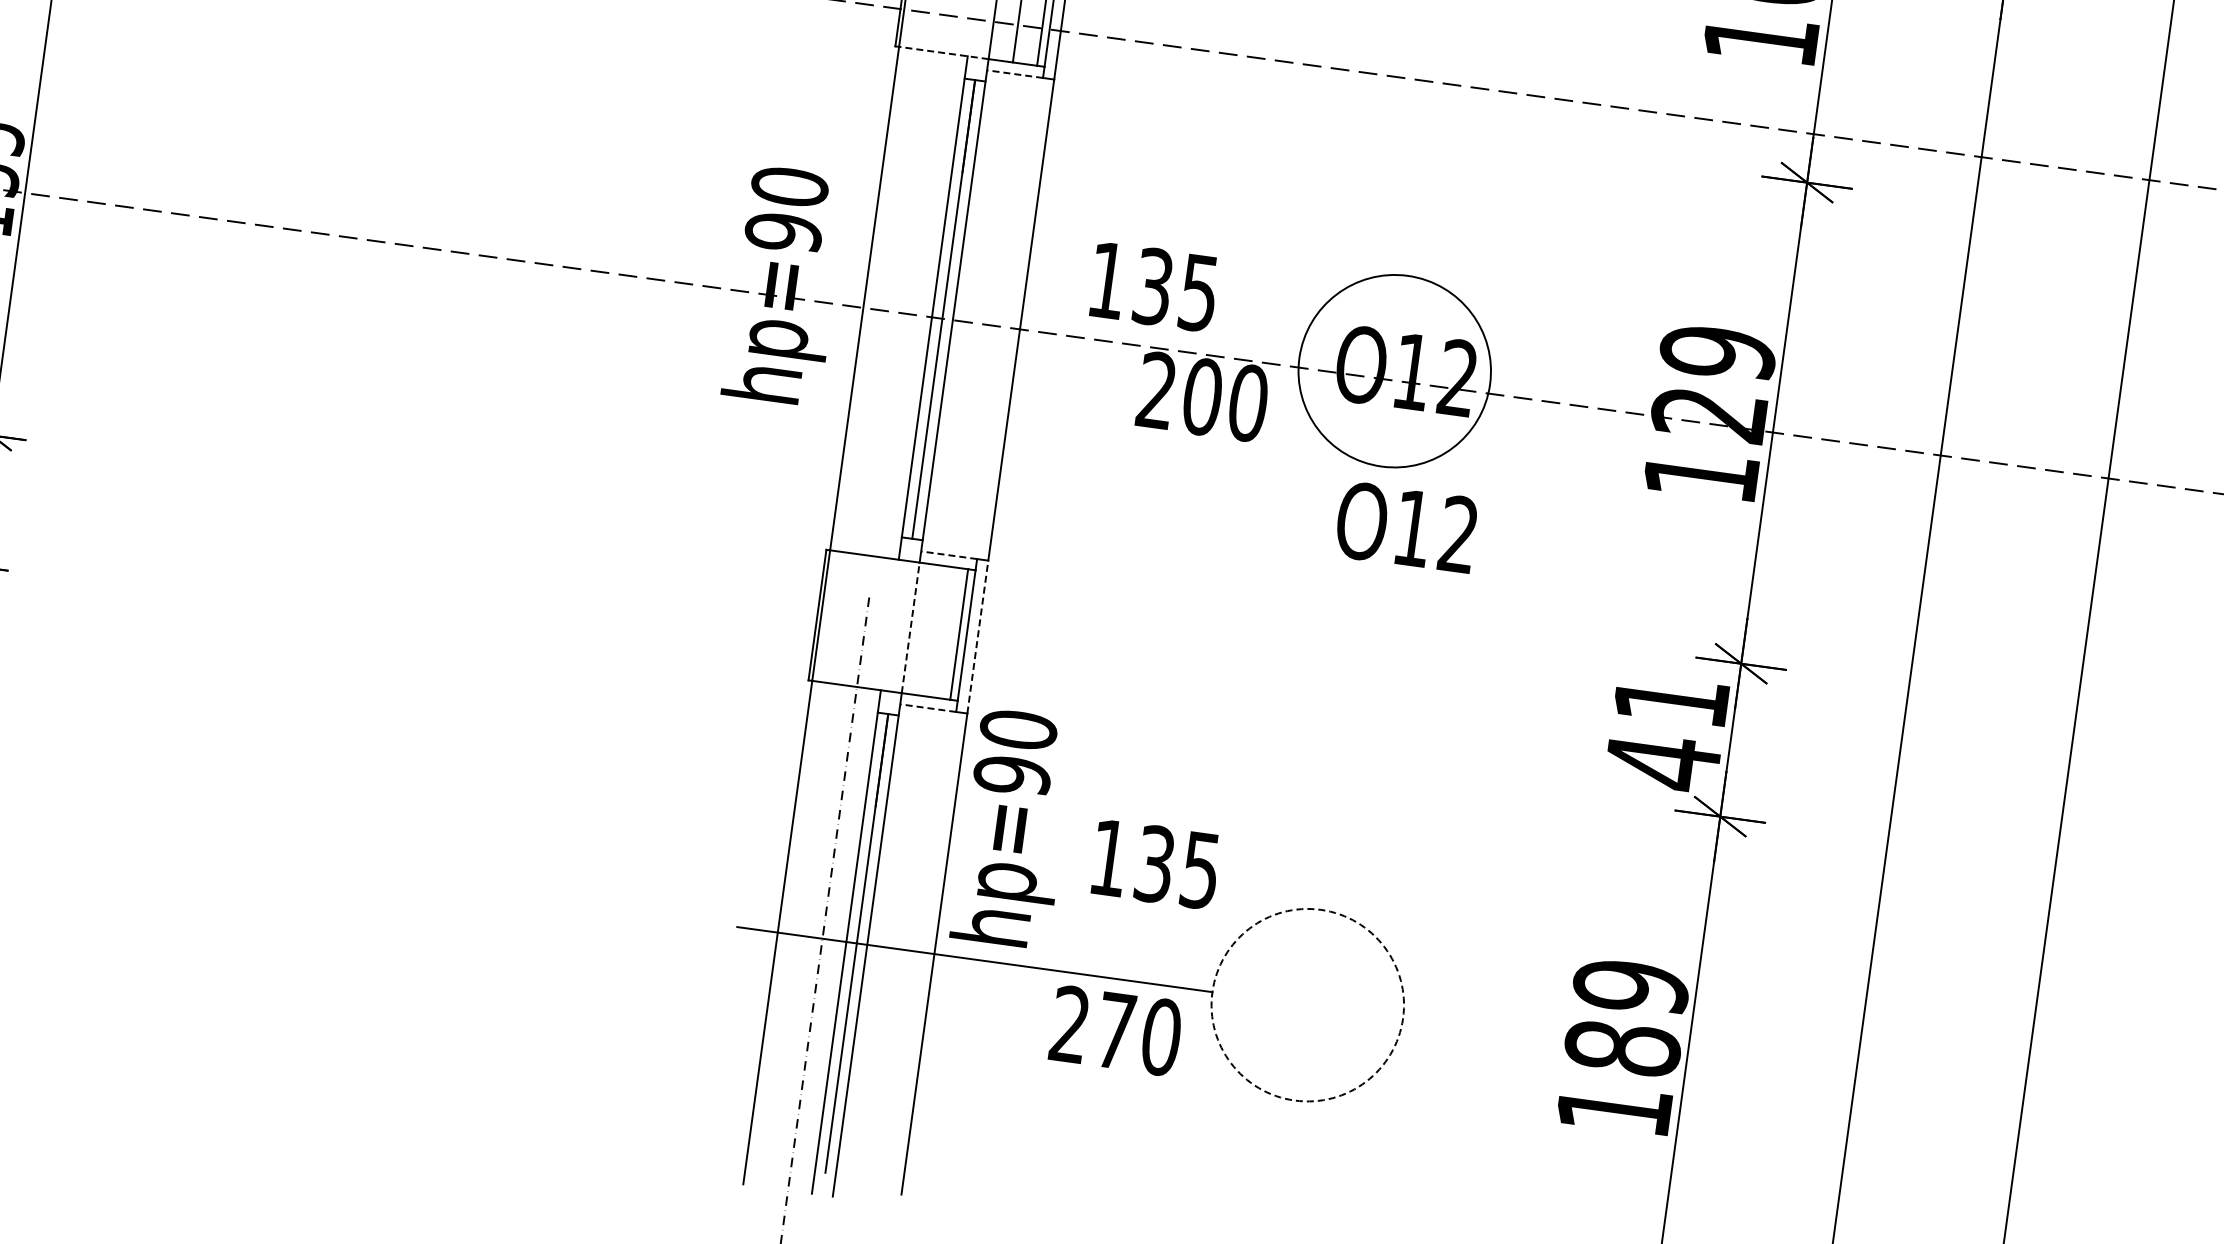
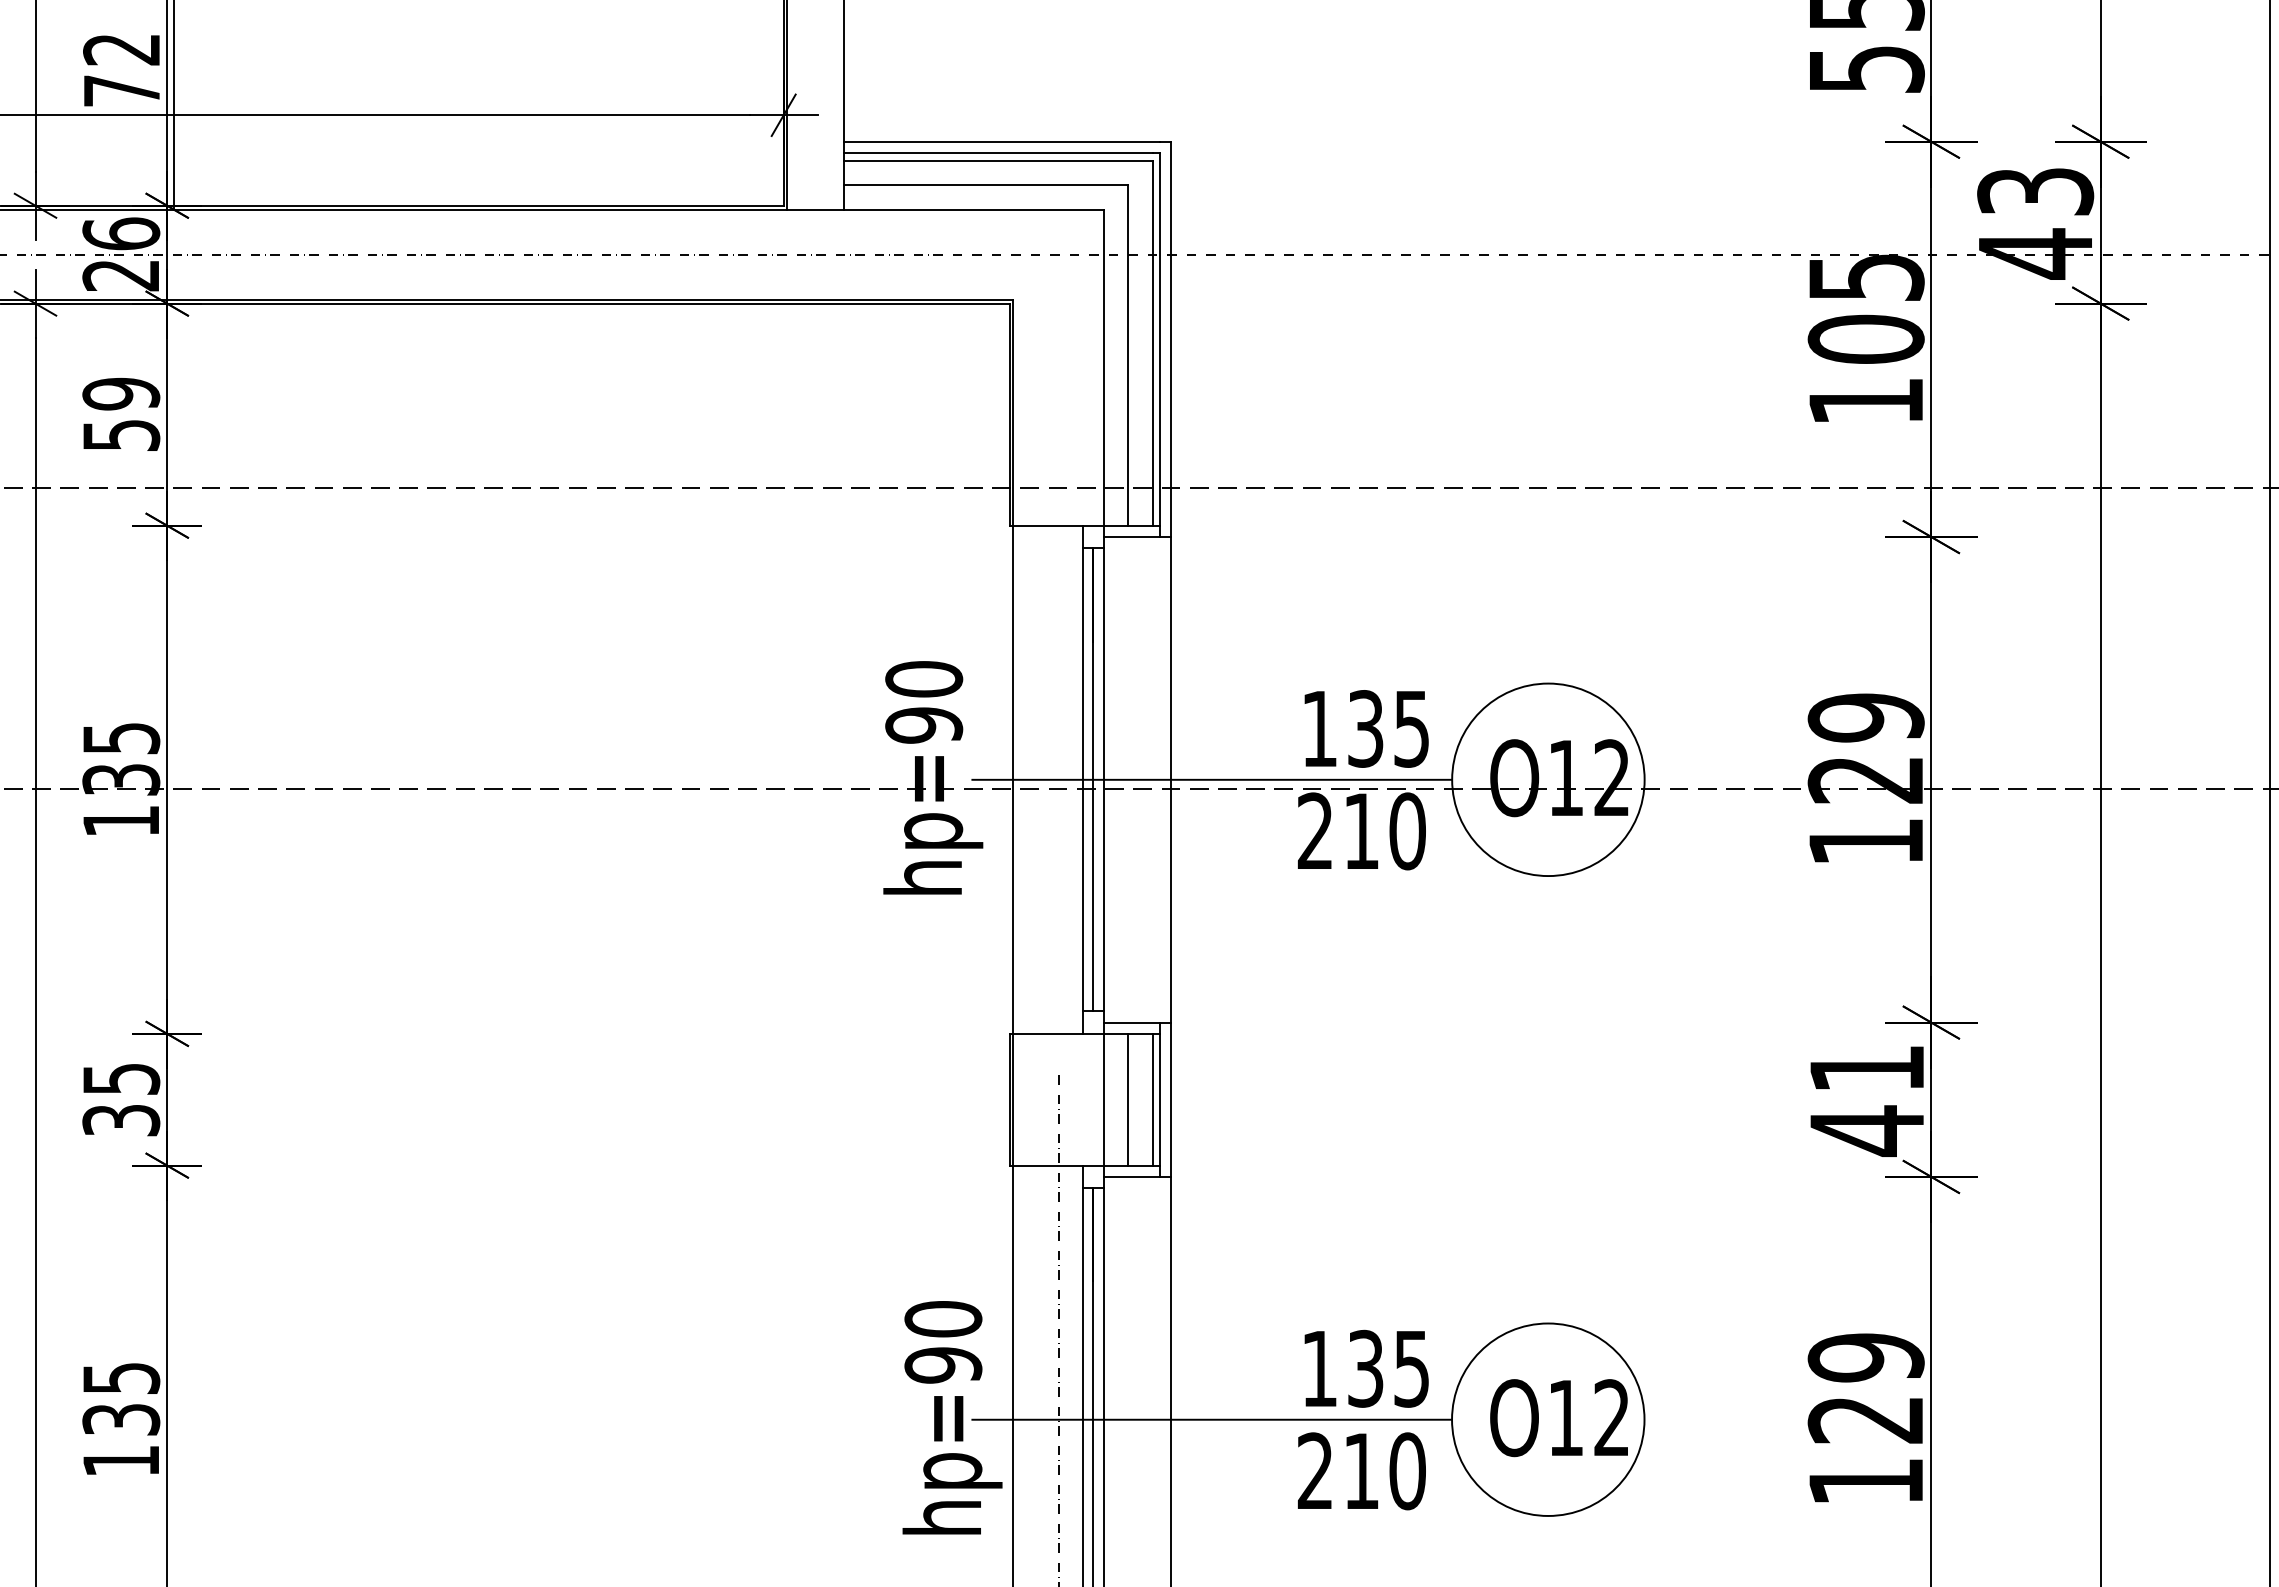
line: (943, 52) -> (1058, 525), dashed -> solid
line: (1014, 74) -> (1131, 537), dashed -> solid
text: (1154, 286) -> (1366, 728), moved
line: (1062, 325) -> (1212, 779), added
text: (1202, 397) -> (1361, 831), 200 -> 210
text: (1405, 527) -> (1558, 1418), moved
line: (948, 555) -> (1131, 1022), dashed -> solid
line: (910, 627) -> (1103, 1099), dashed -> solid
line: (935, 630) -> (1128, 1099), added
line: (977, 636) -> (1171, 1099), dashed -> solid
line: (927, 707) -> (1131, 1176), dashed -> solid
text: (1014, 828) -> (952, 1417), moved
text: (1155, 864) -> (1366, 1368), moved
circle: (1308, 1004) -> (1548, 1419), dashed -> solid
text: (1115, 1030) -> (1361, 1470), 270 -> 210
text: (1622, 1048) -> (1865, 1419), 189 -> 129

